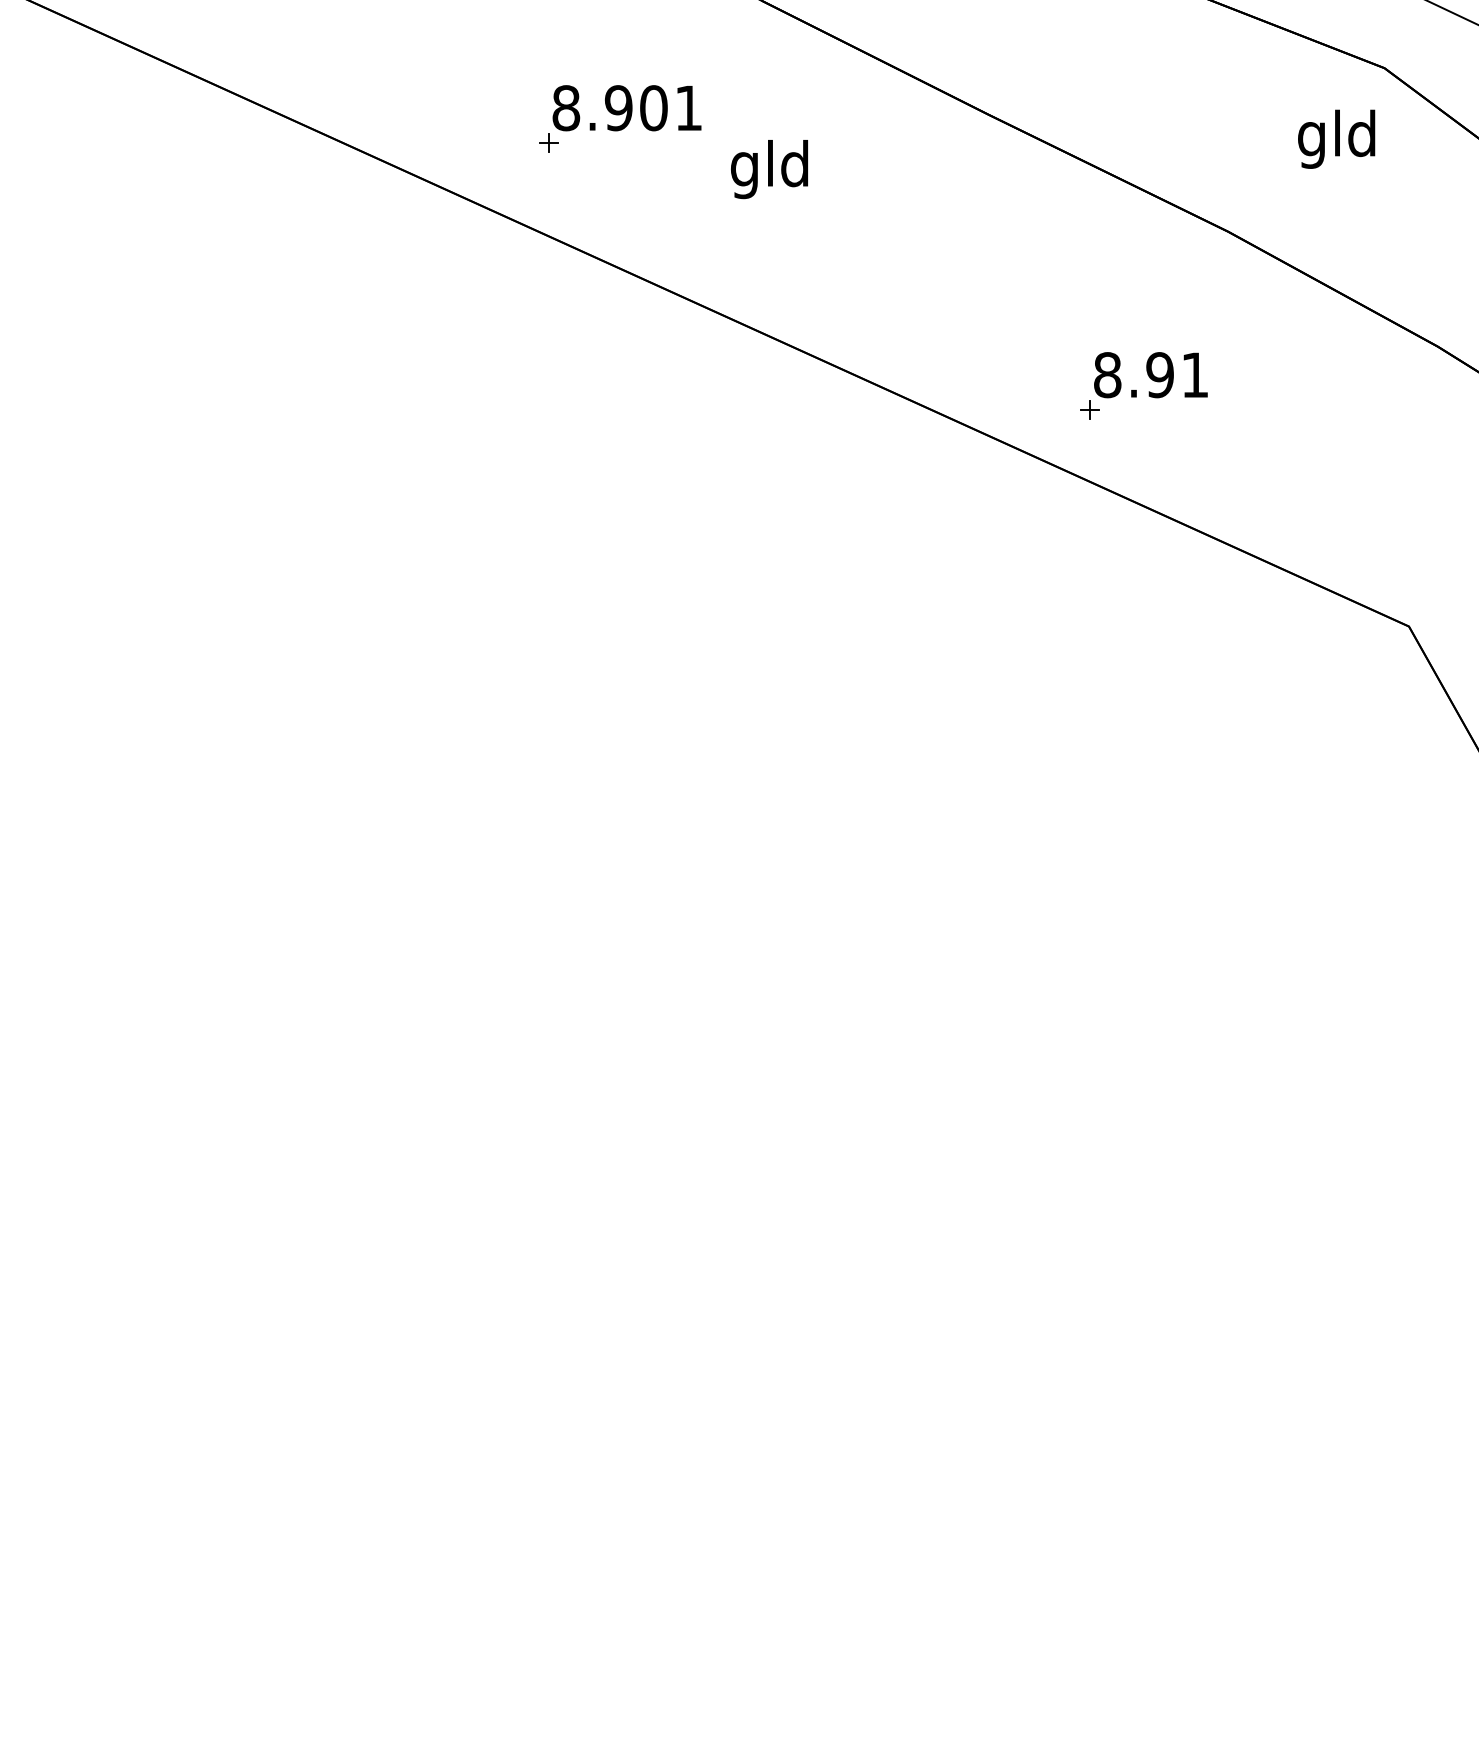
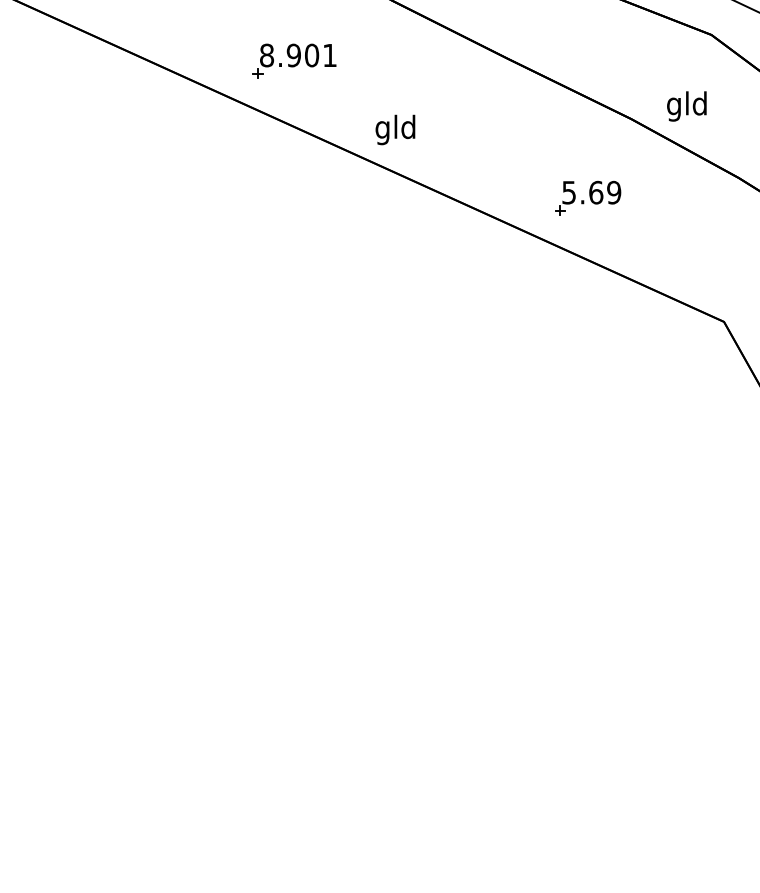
part: (619, 117) -> (294, 60), moved
text: (1335, 139) -> (686, 106), moved
text: (769, 168) -> (395, 129), moved
text: (1151, 374) -> (591, 192), 8.91 -> 5.69

